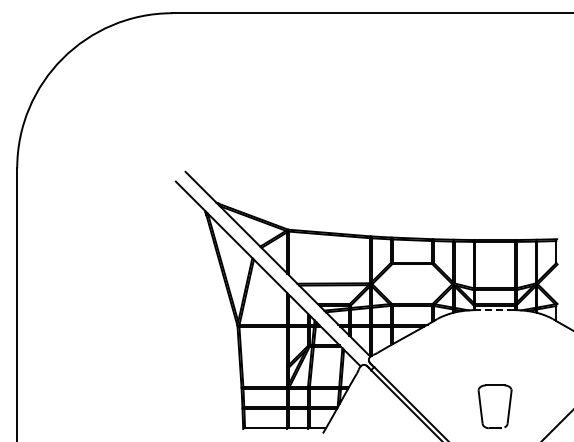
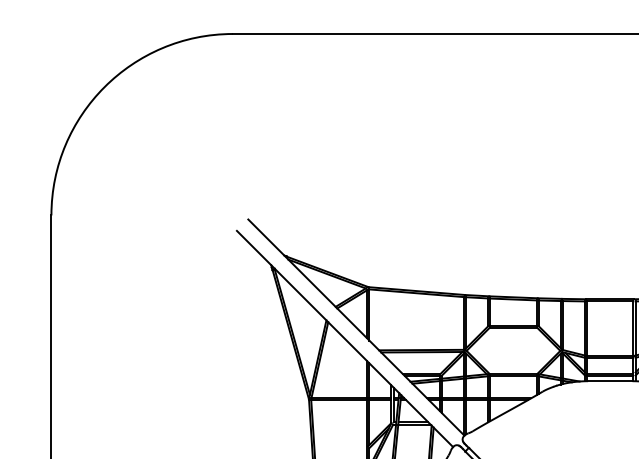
line: (495, 310) -> (610, 381), dashed -> solid

